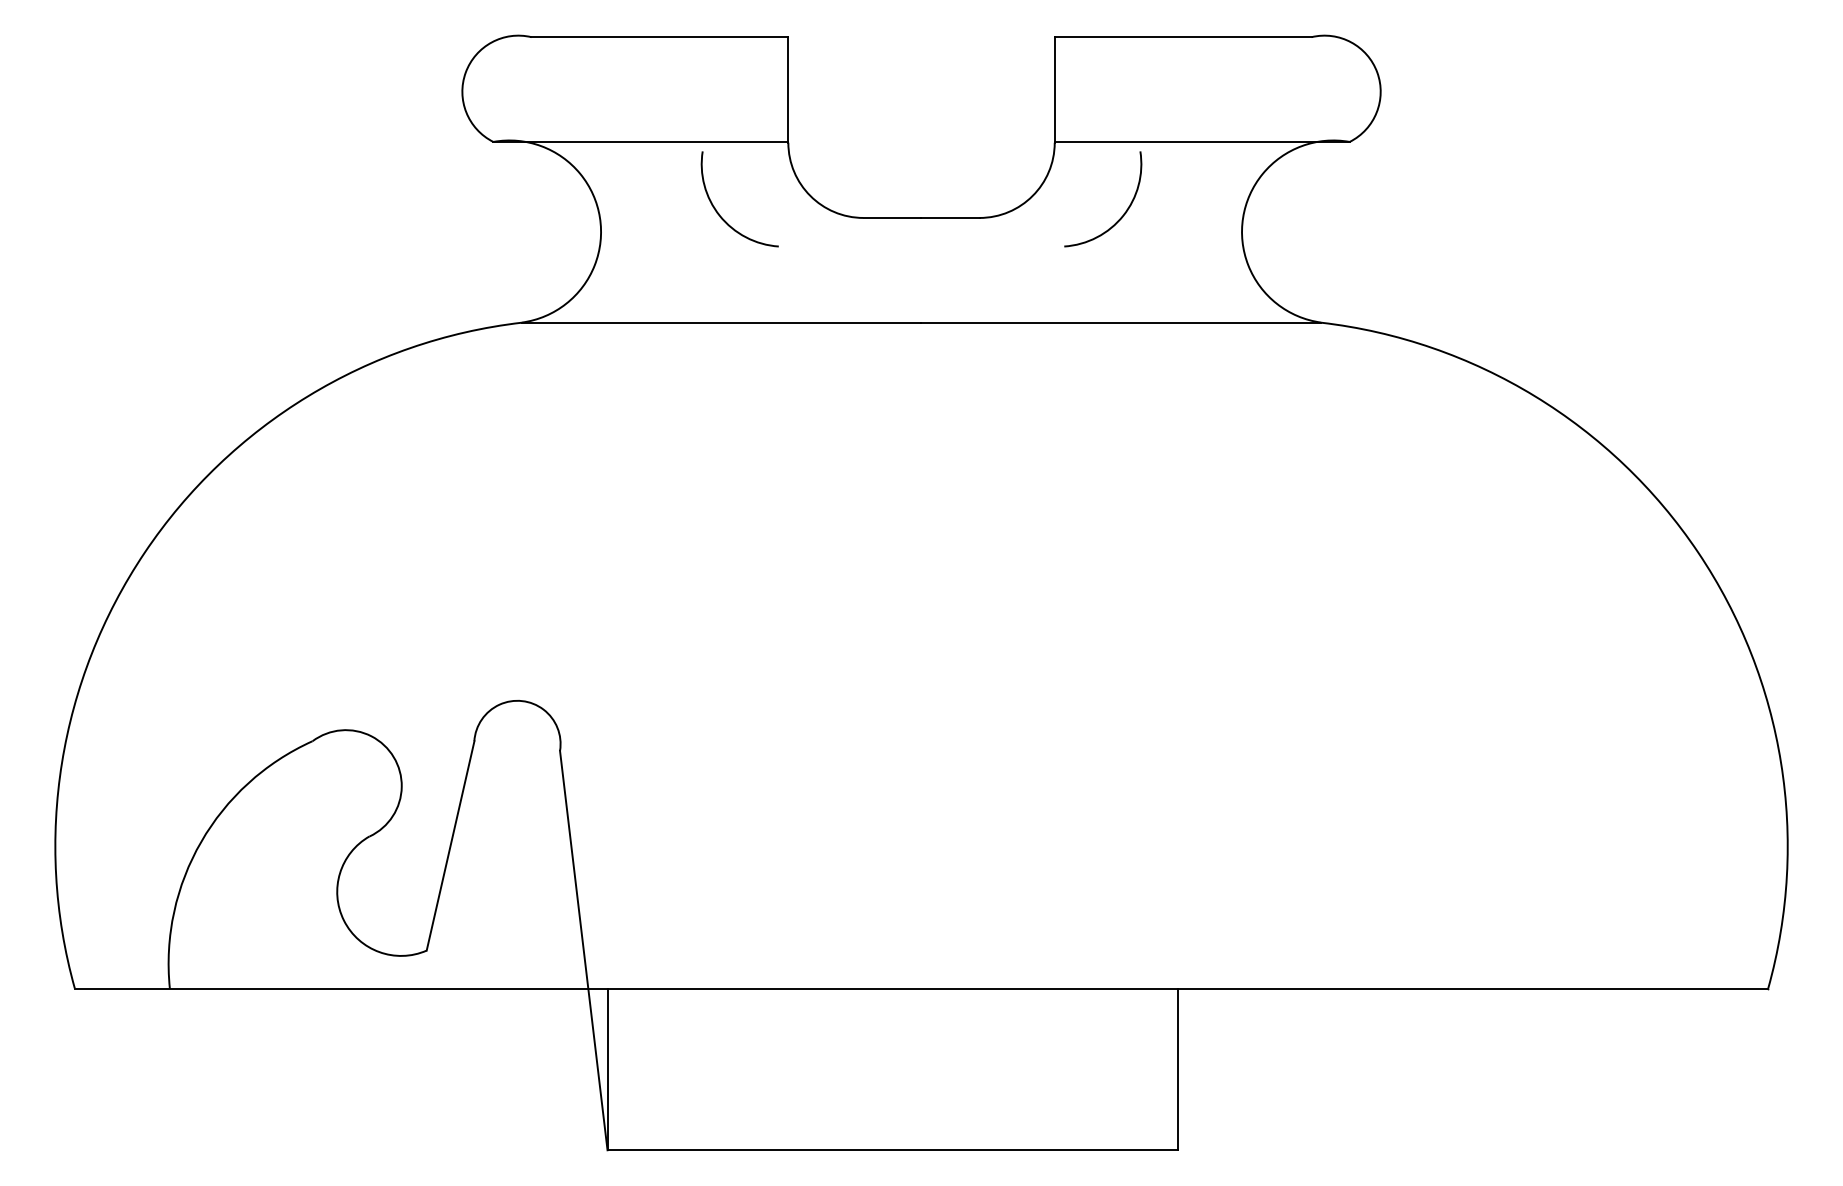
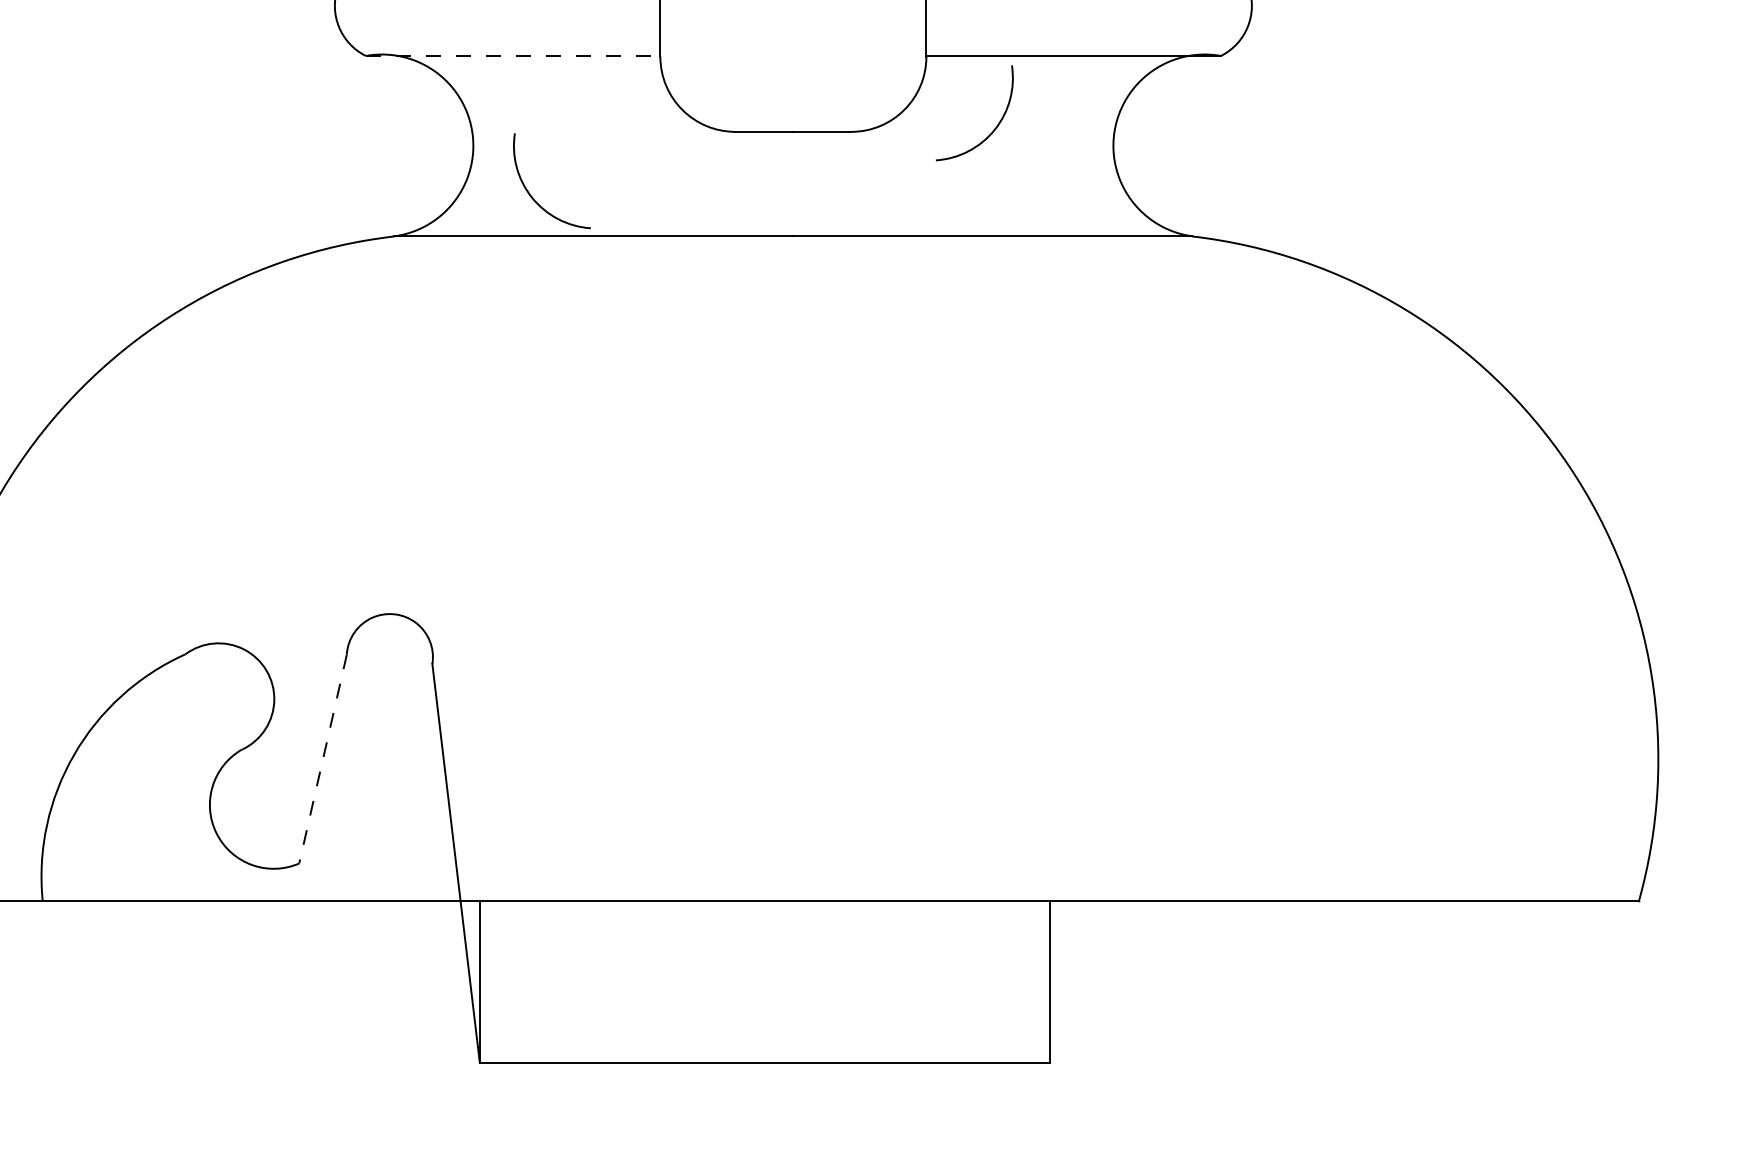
line: (641, 141) -> (513, 55), solid -> dashed
arc: (719, 213) -> (531, 195), moved
line: (450, 846) -> (323, 759), solid -> dashed

